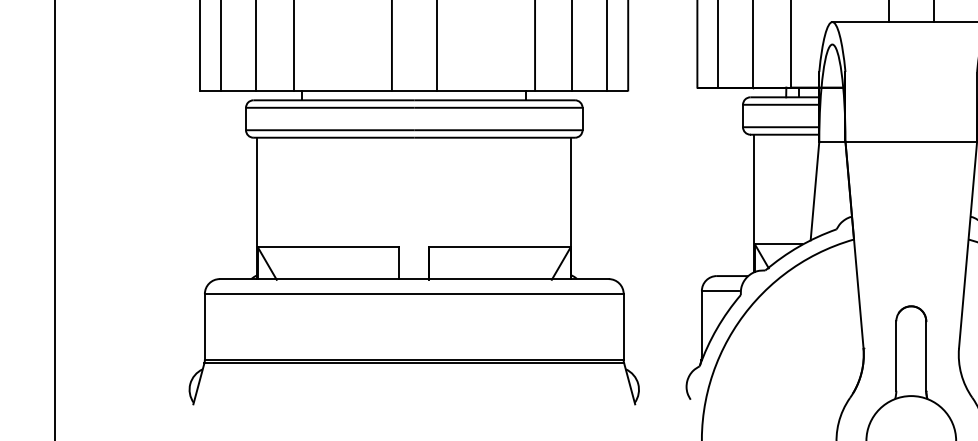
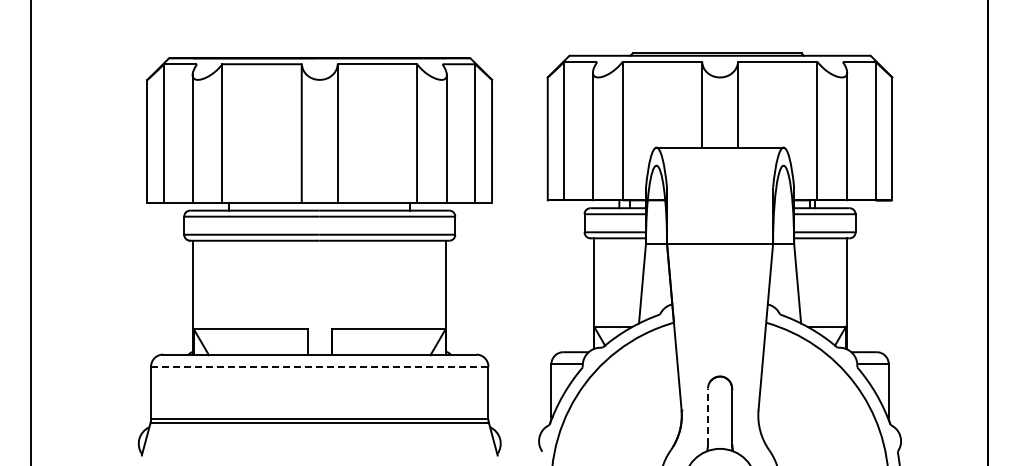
line: (413, 293) -> (319, 366), solid -> dashed
line: (896, 355) -> (708, 416), solid -> dashed

